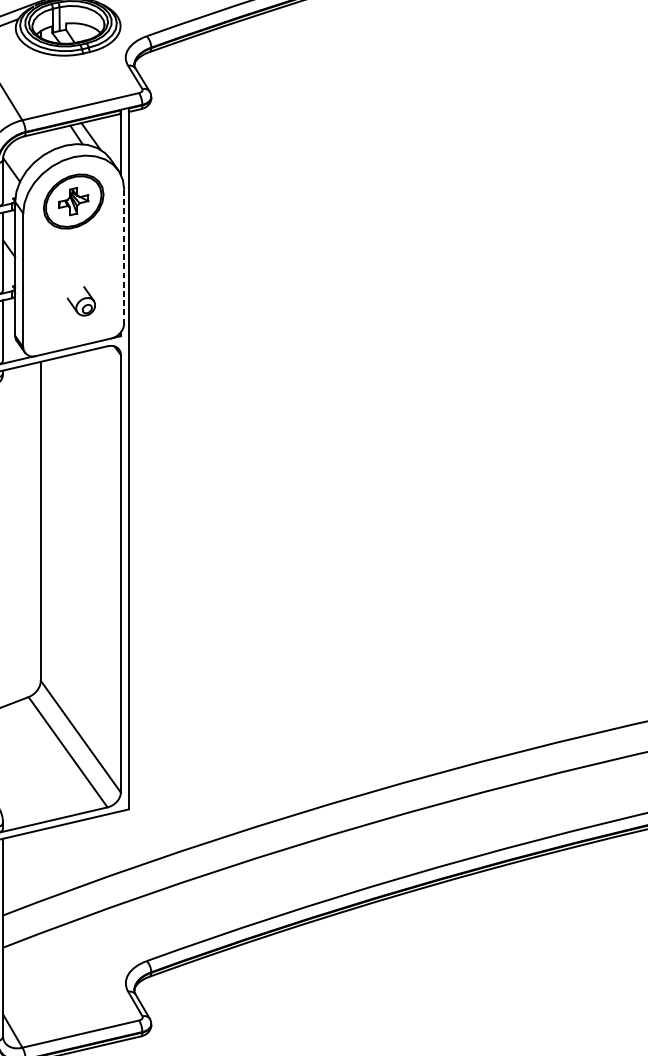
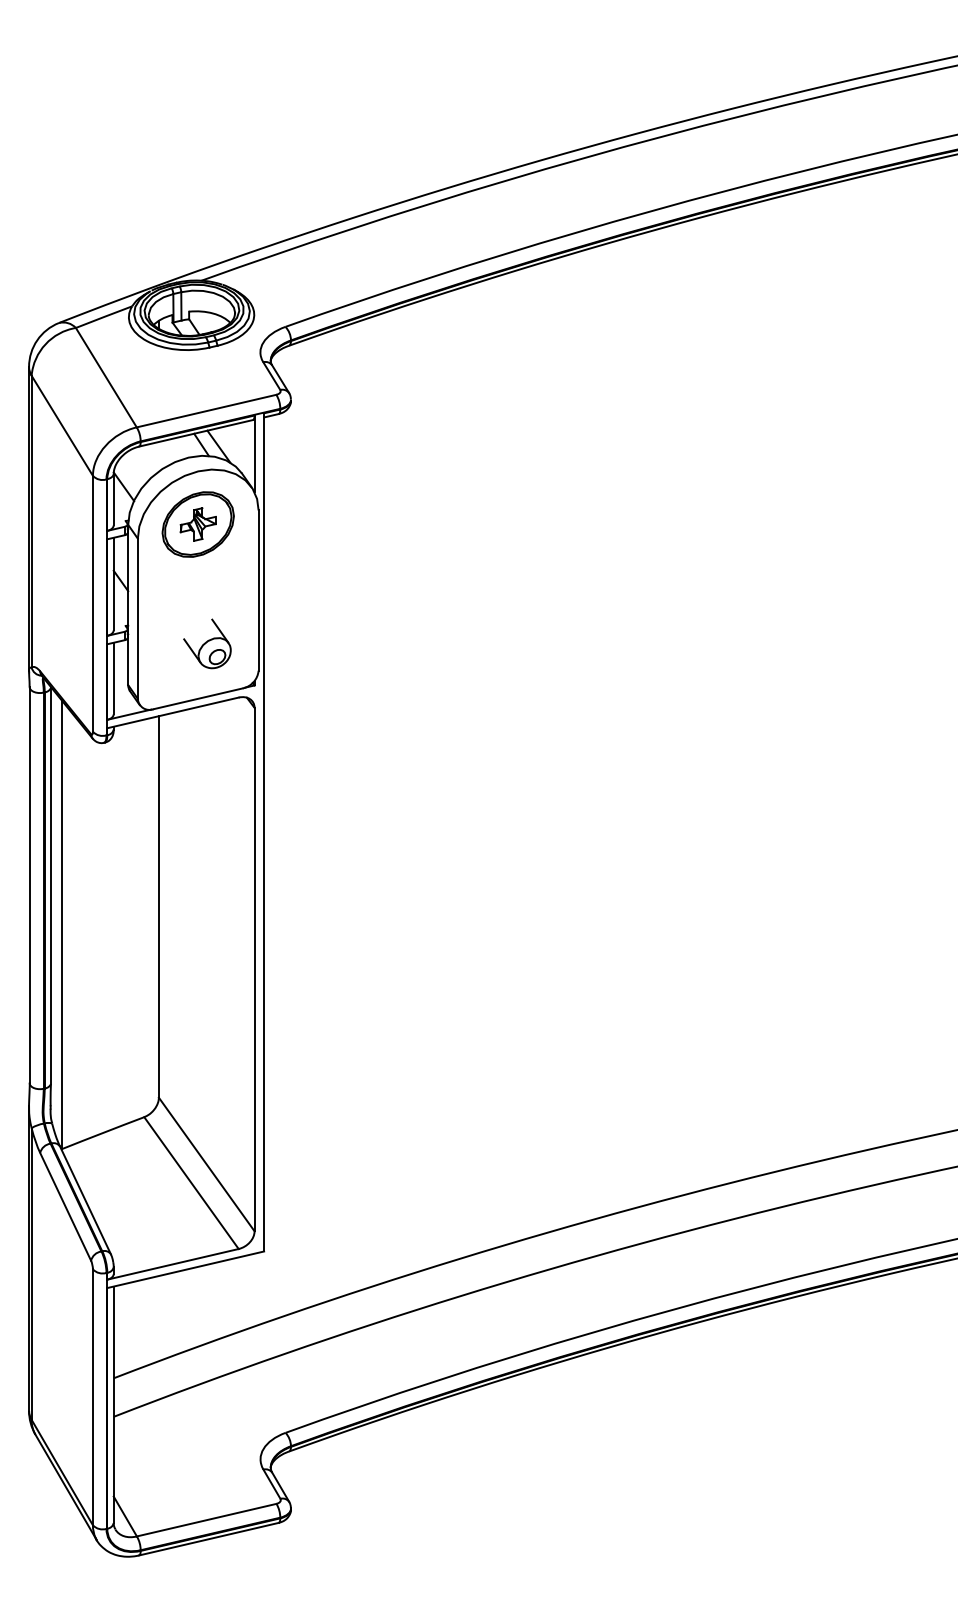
line: (124, 257) -> (258, 591), dashed -> solid
part: (81, 301) -> (207, 643), size x1.43

